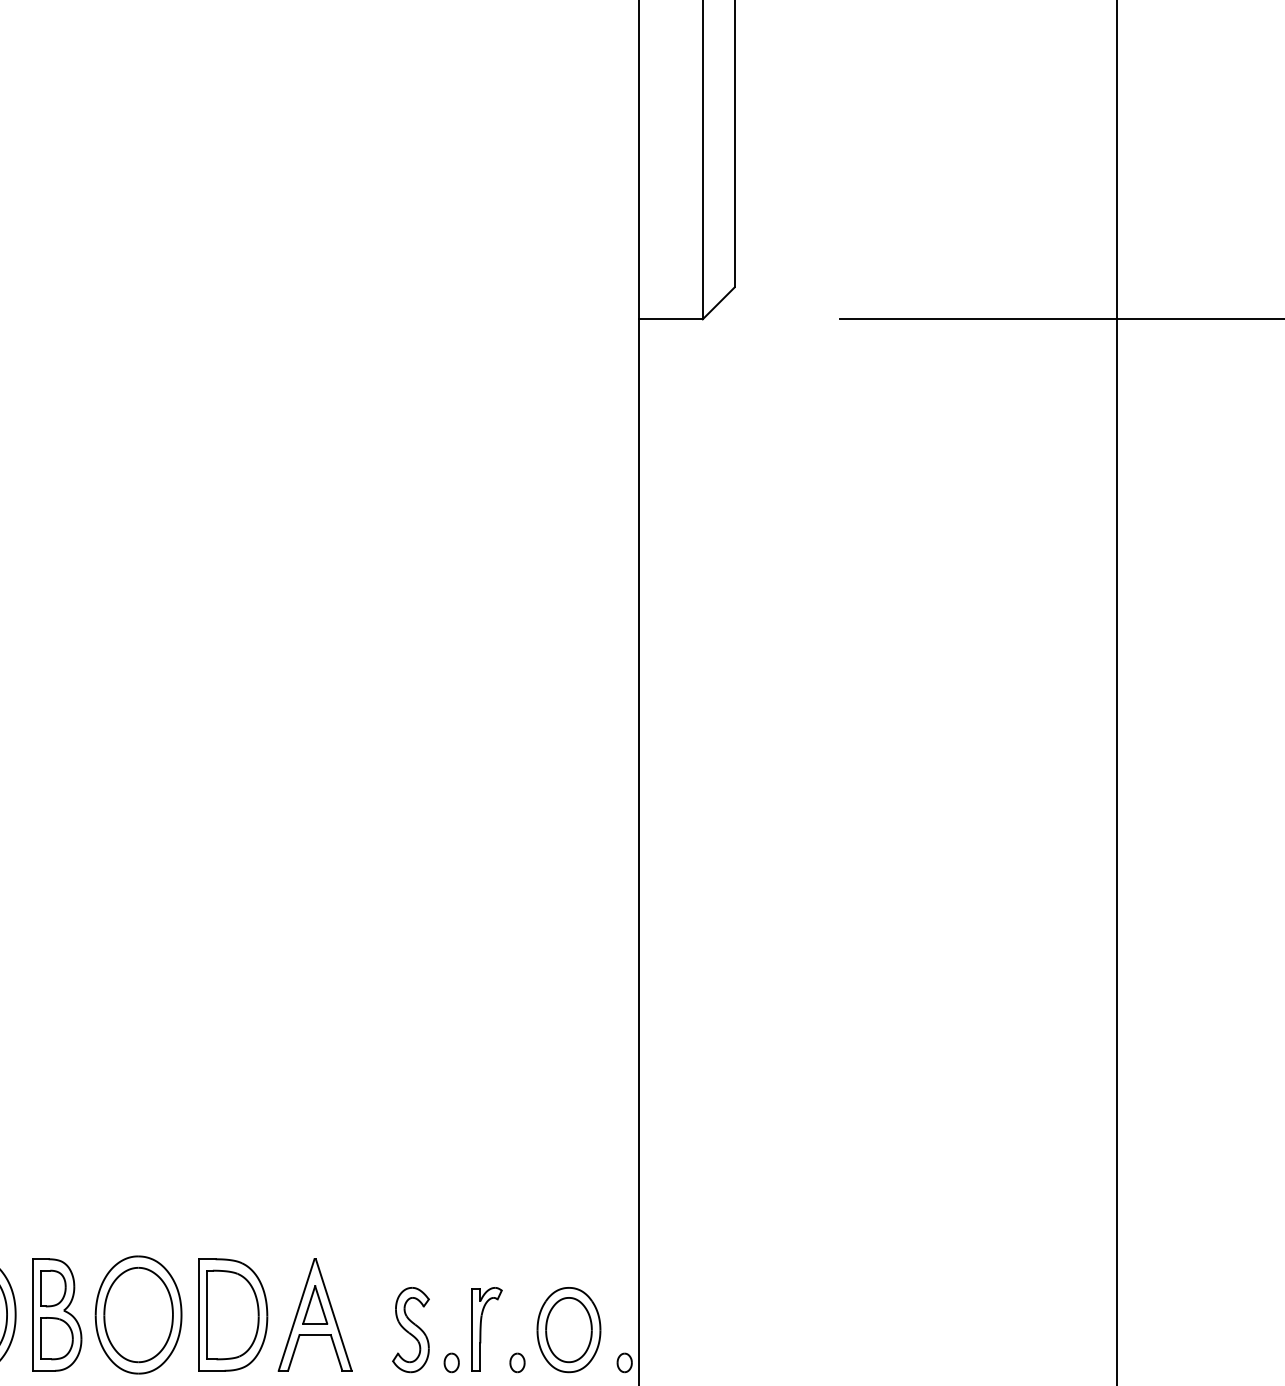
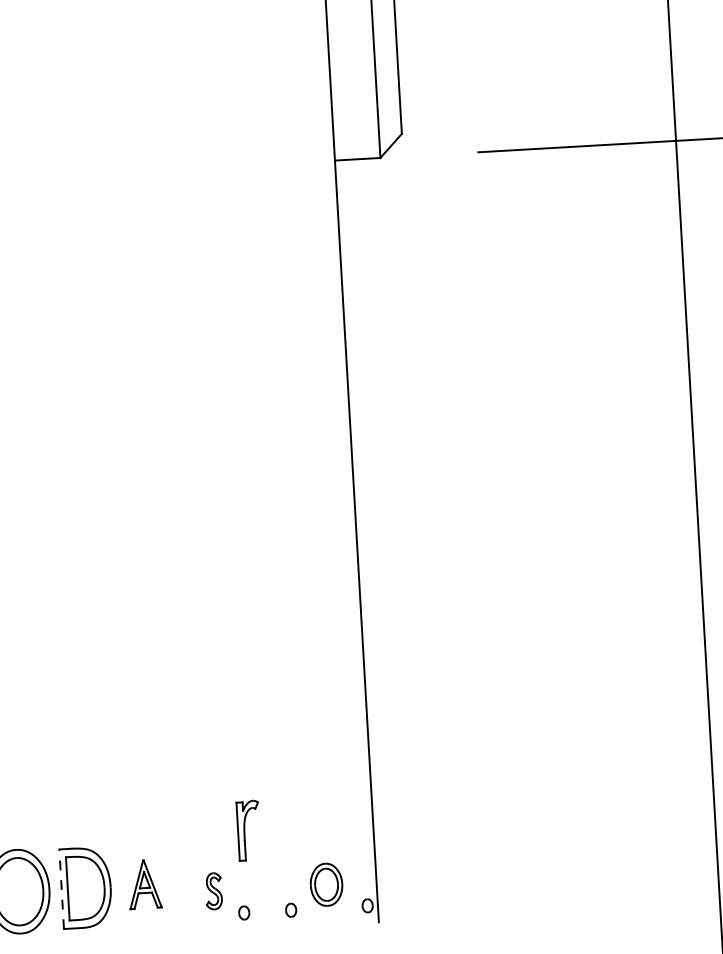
part: (314, 1314) -> (144, 884), size x0.6
line: (198, 1315) -> (61, 889), solid -> dashed
part: (486, 1329) -> (248, 830), moved
part: (410, 1330) -> (213, 891), size x0.6
part: (568, 1330) -> (326, 885), size x0.7

